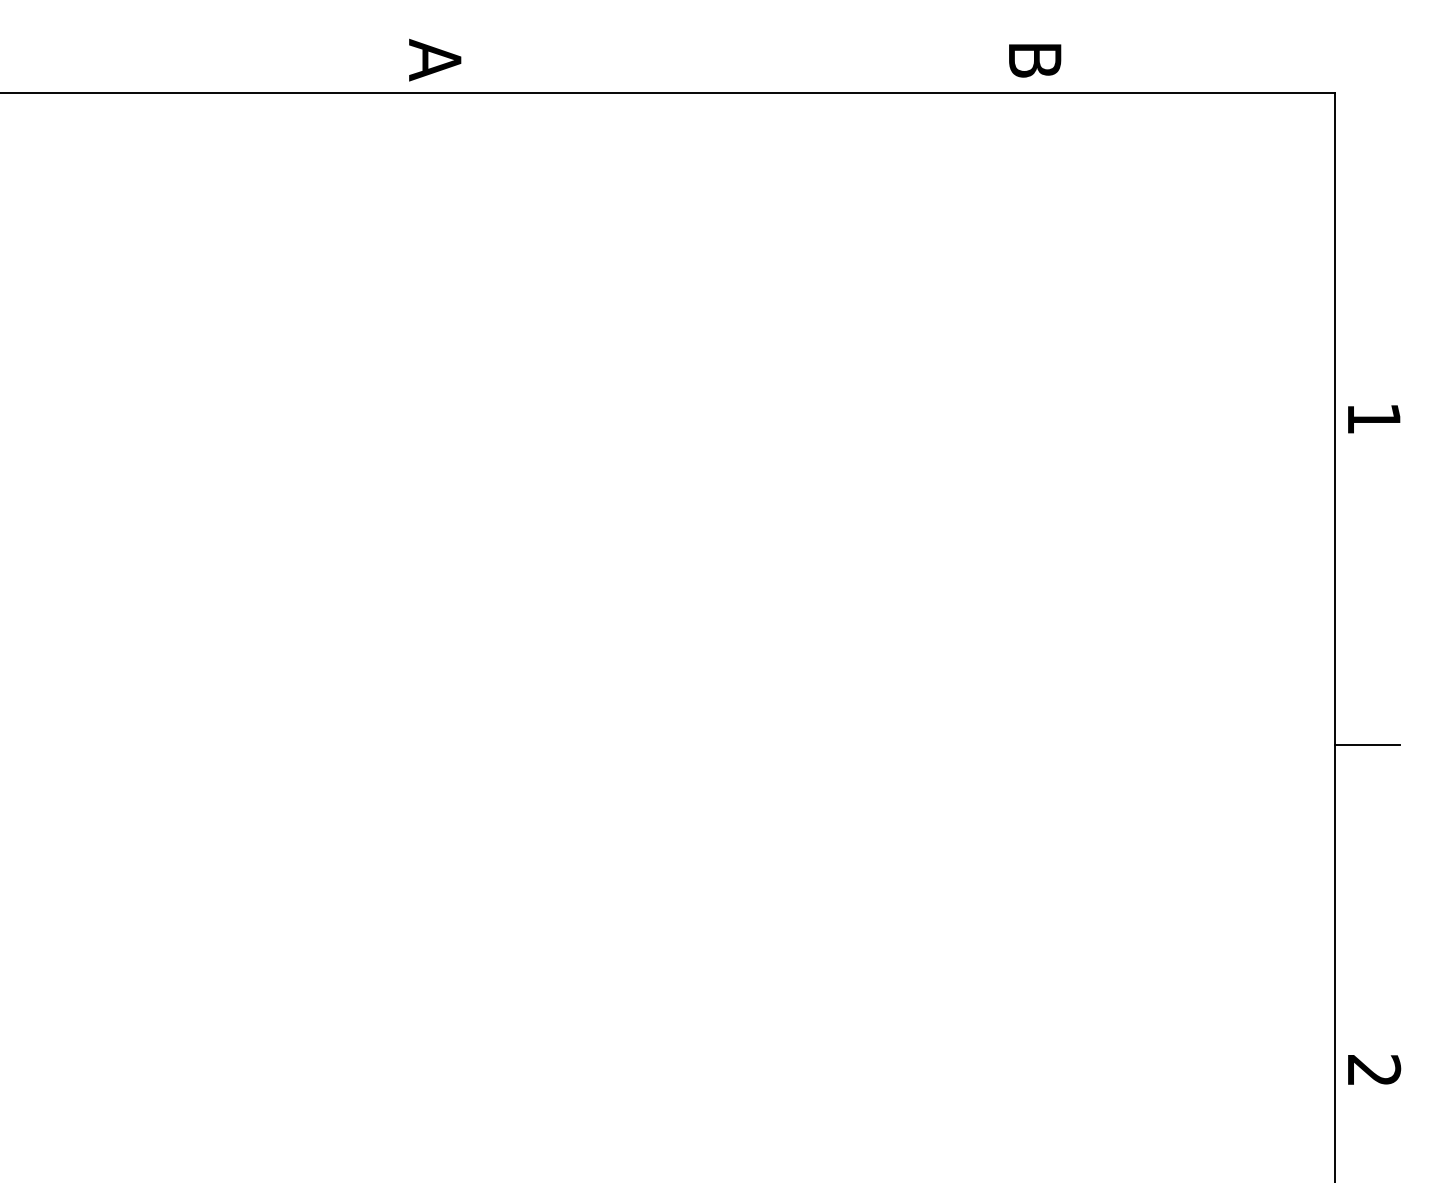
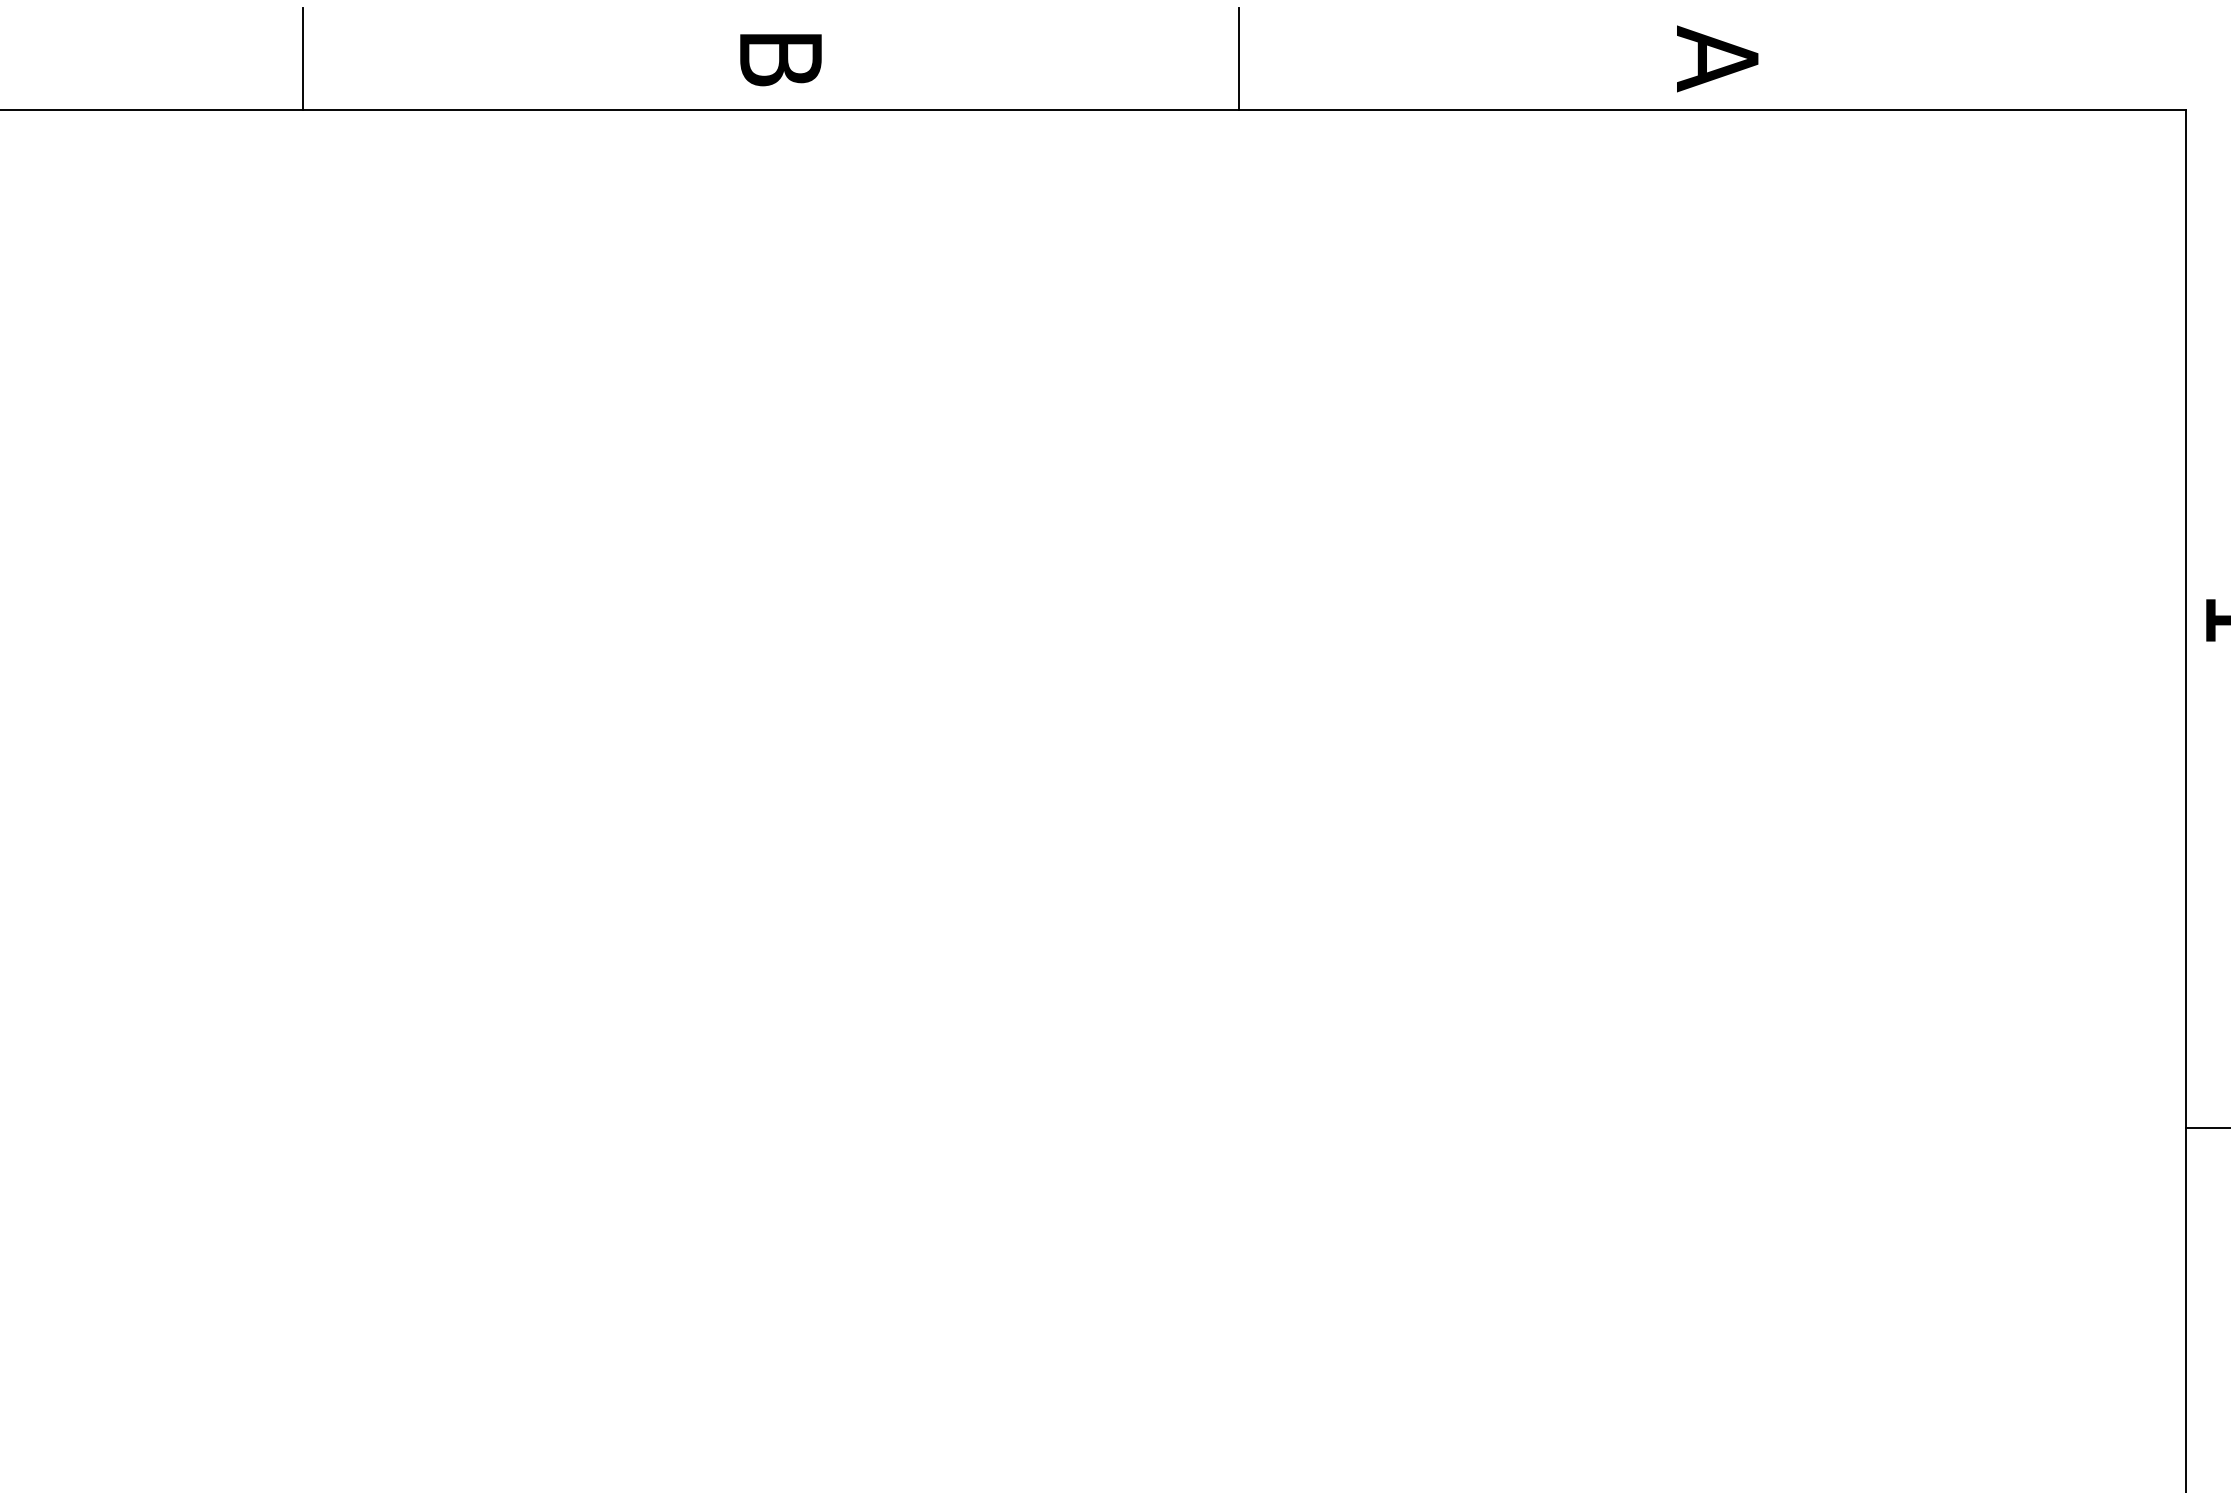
line: (128, 59) -> (302, 57), added
text: (435, 59) -> (781, 57), A -> B
line: (728, 59) -> (1238, 57), added
text: (1035, 59) -> (1718, 57), B -> A

